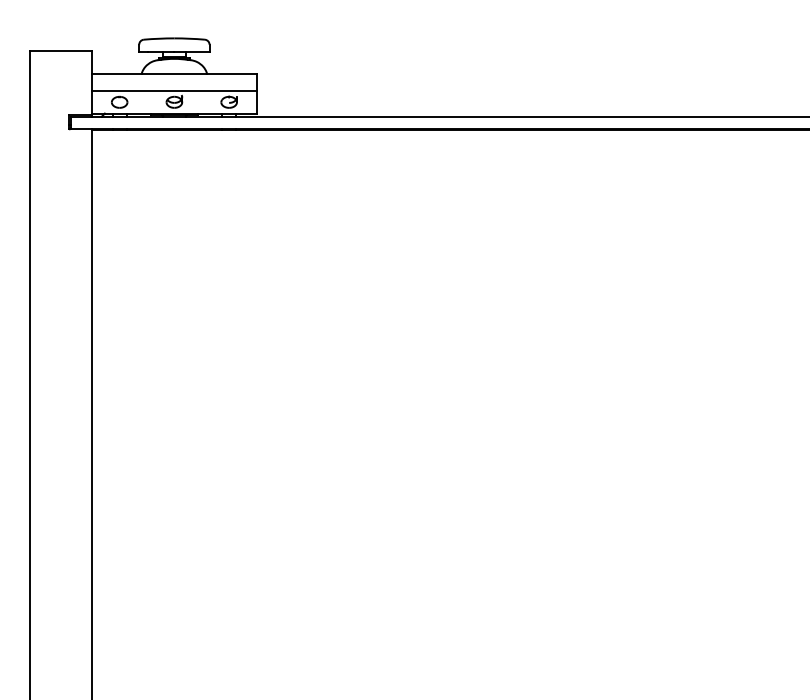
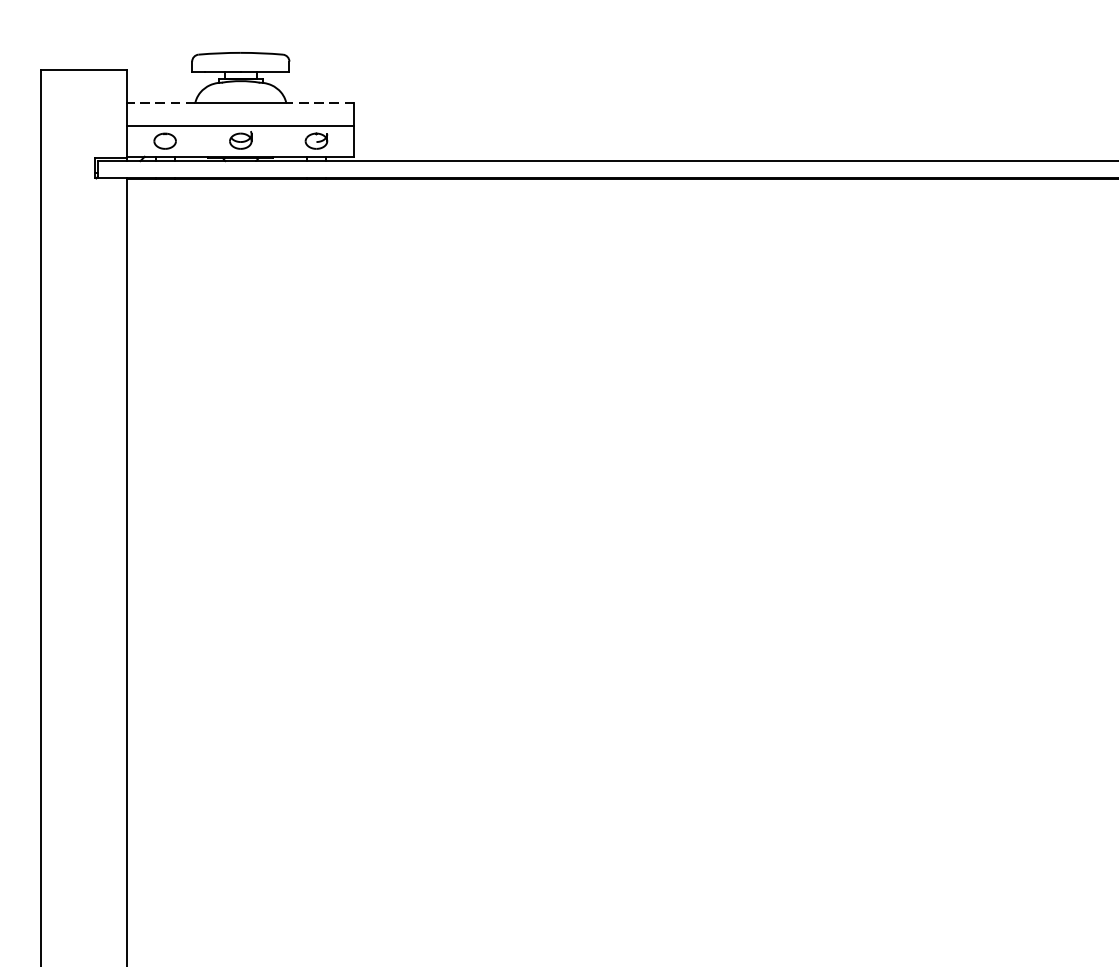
line: (116, 74) -> (160, 102), solid -> dashed
line: (231, 74) -> (319, 102), solid -> dashed

